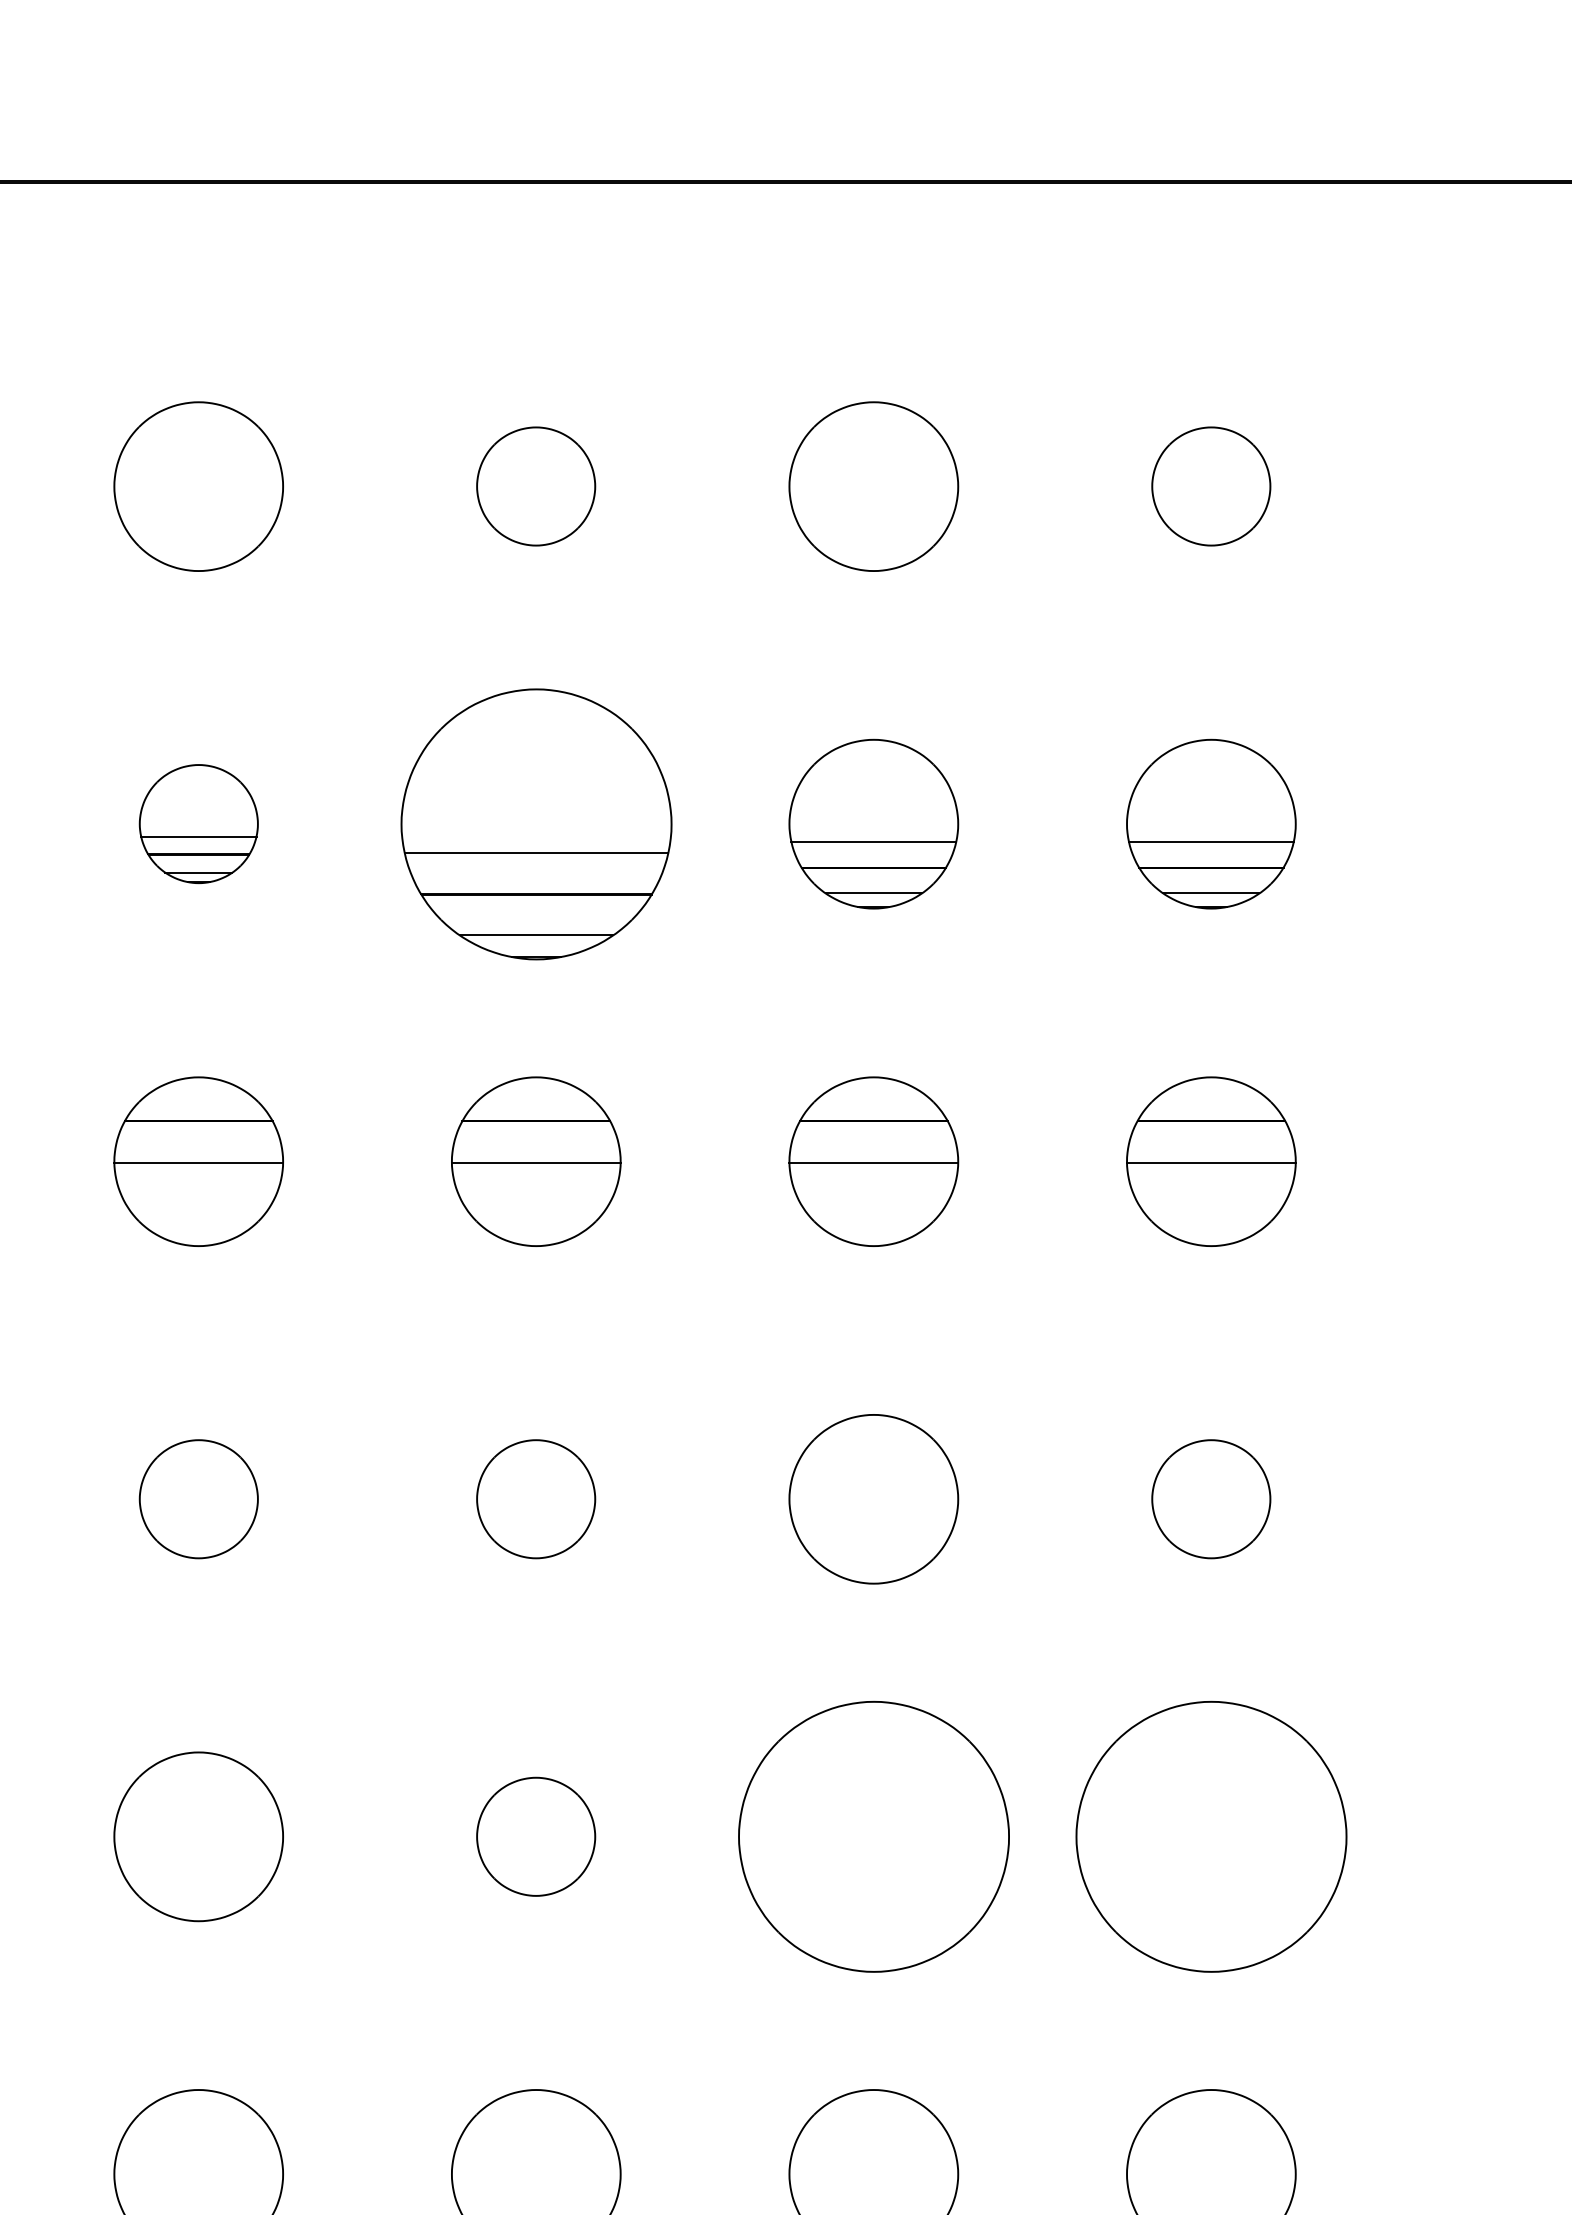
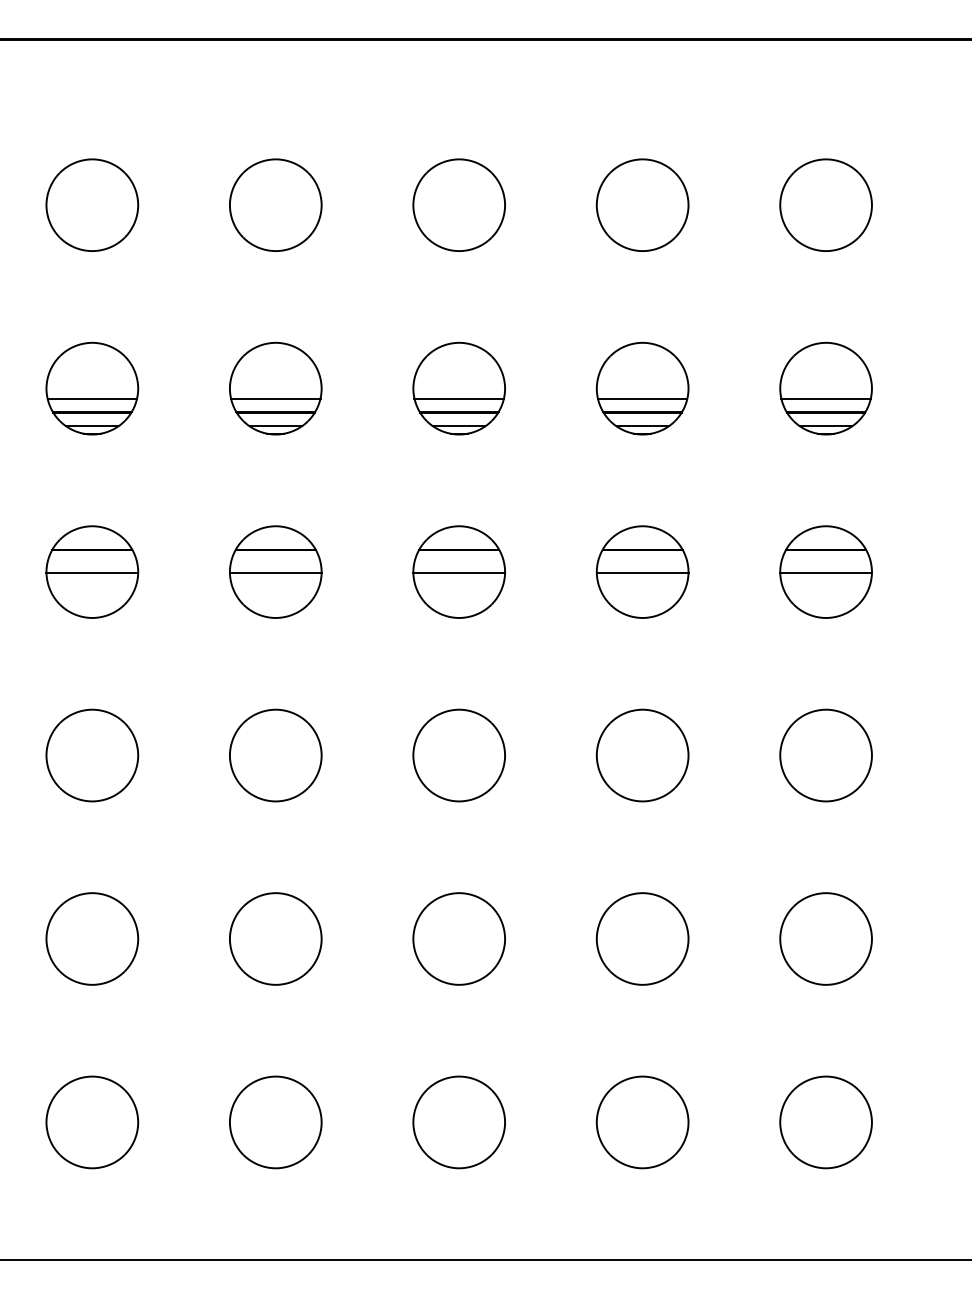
part: (534, 485) -> (458, 204), size x1.43
part: (1210, 485) -> (825, 204), size x1.43
part: (198, 823) -> (275, 388), size x1.43
part: (534, 823) -> (458, 388), size x0.62
part: (198, 1499) -> (275, 755), size x1.43
part: (534, 1499) -> (458, 755), size x1.43
part: (1210, 1499) -> (825, 755), size x1.43
part: (534, 1835) -> (458, 938), size x1.43
part: (873, 1835) -> (642, 938), size x0.62
part: (1210, 1835) -> (825, 938), size x0.62

